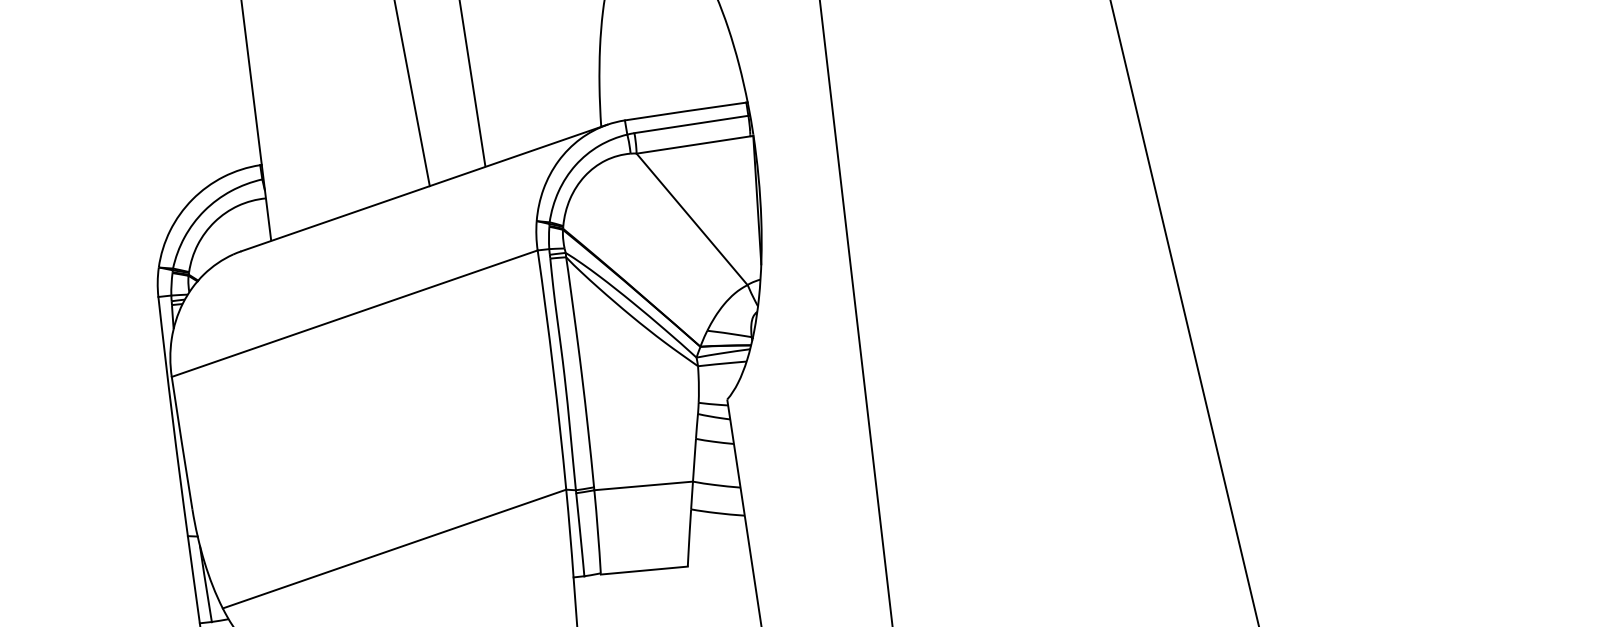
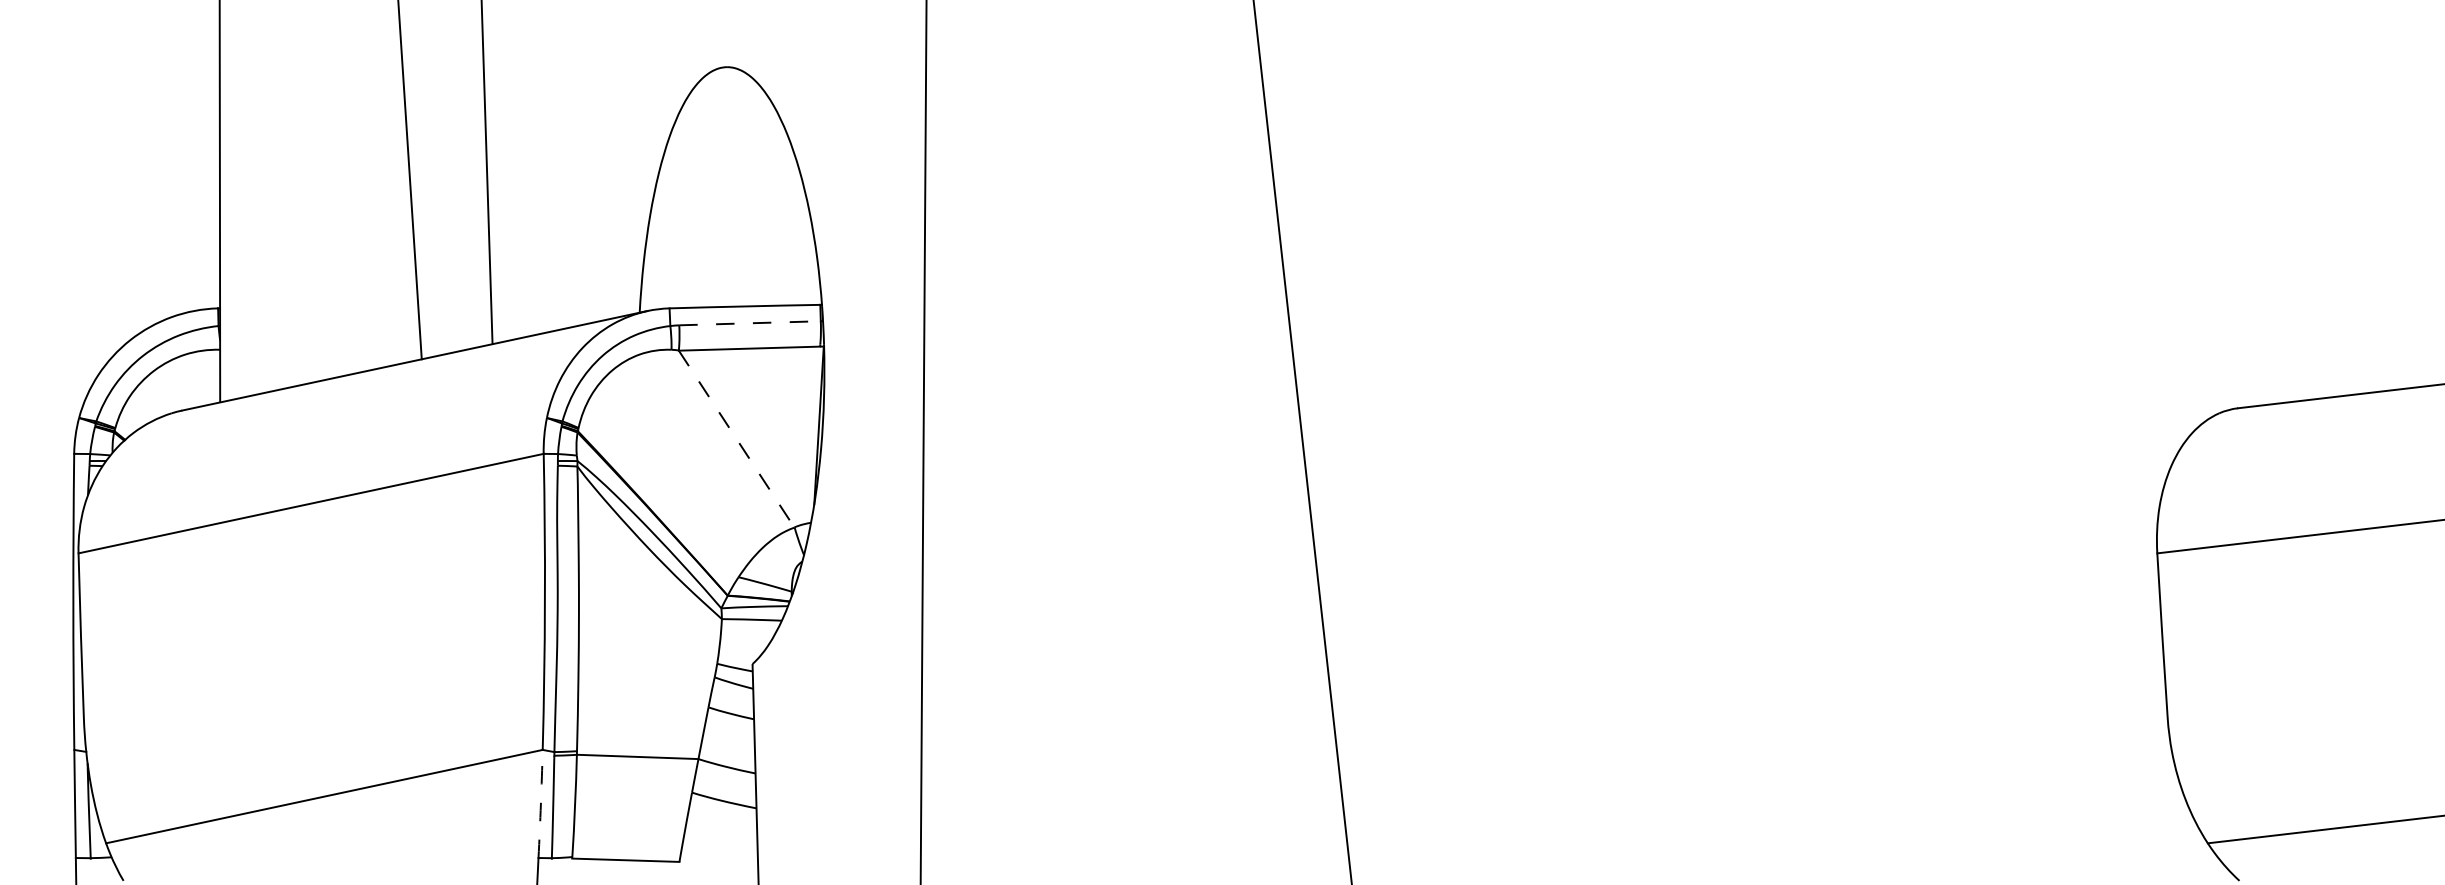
line: (691, 124) -> (750, 323), solid -> dashed
line: (692, 219) -> (736, 439), solid -> dashed
arc: (569, 533) -> (540, 803), solid -> dashed

